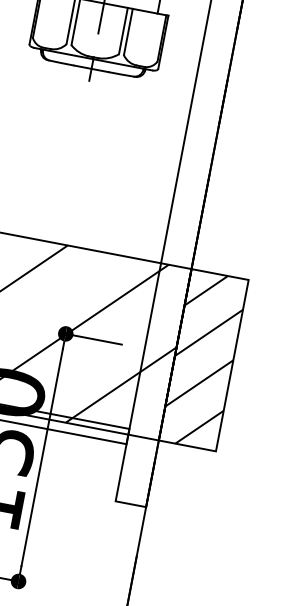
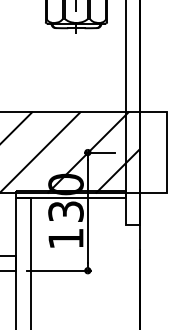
hatch: (203, 360) -> (153, 152), removed

